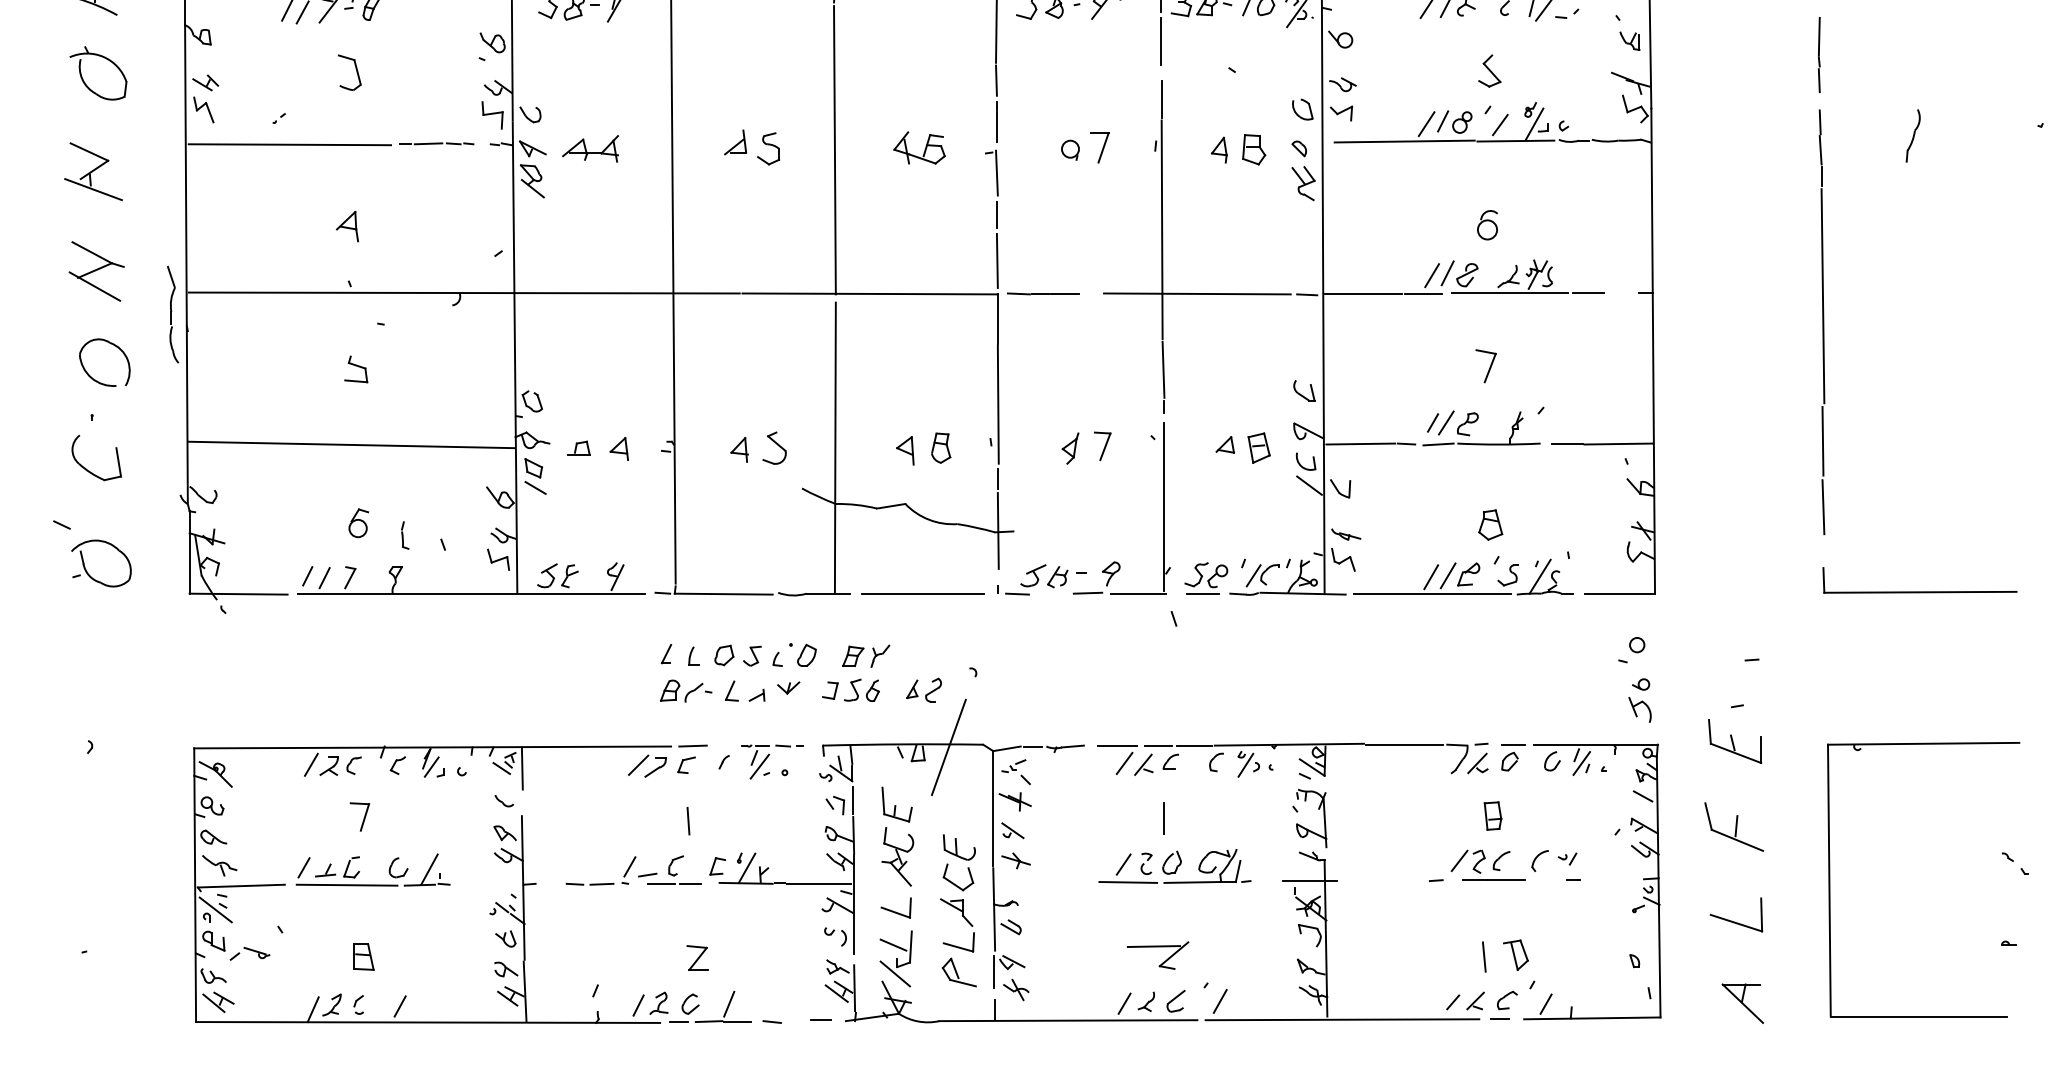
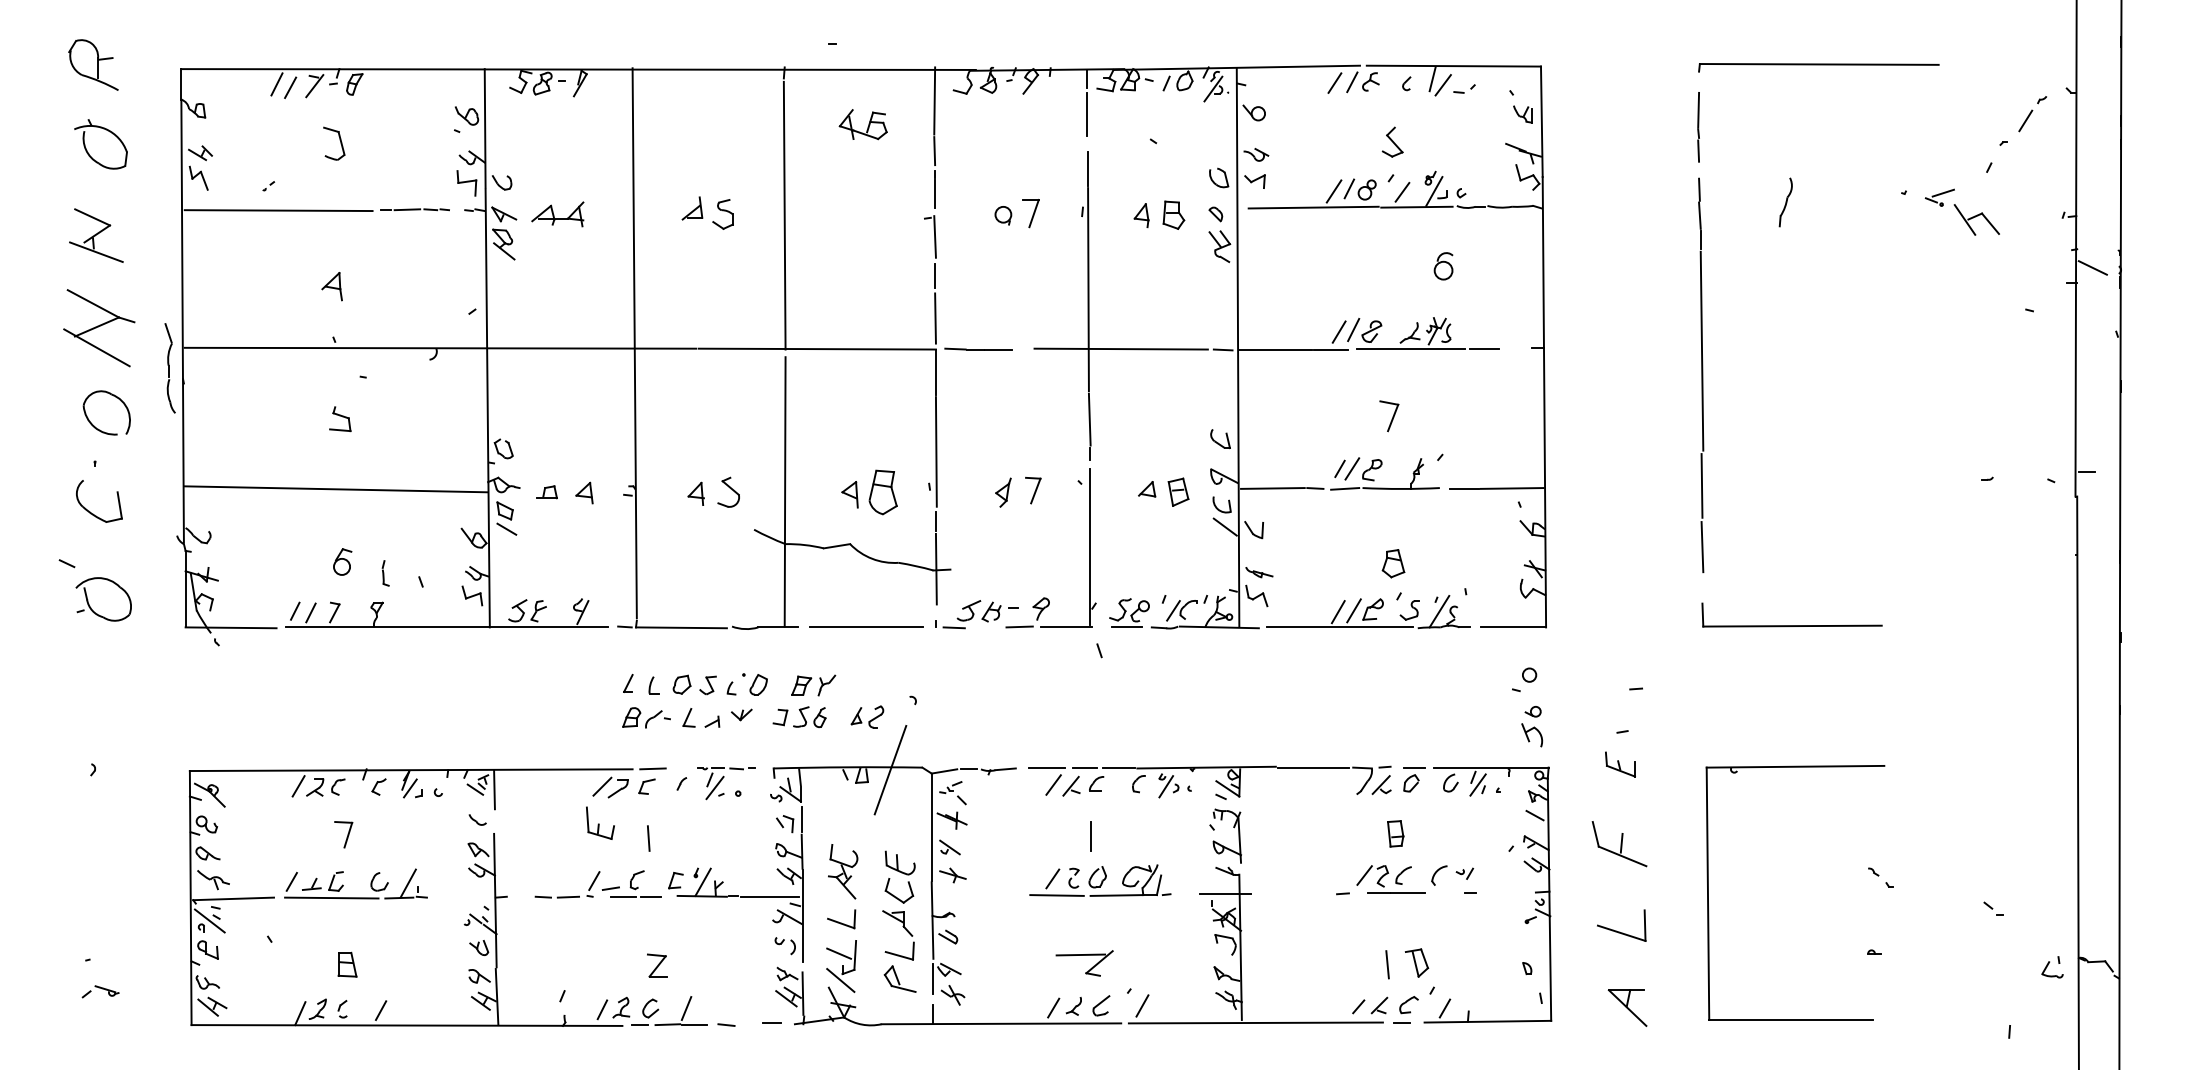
part: (918, 147) -> (862, 124), moved
part: (1487, 225) -> (1443, 266), moved
part: (96, 271) -> (99, 328), size x1.4
part: (941, 447) -> (883, 491), size x1.6
part: (1735, 741) -> (1620, 764), size x0.6
part: (897, 803) -> (600, 822), moved
part: (249, 953) -> (100, 991), moved

